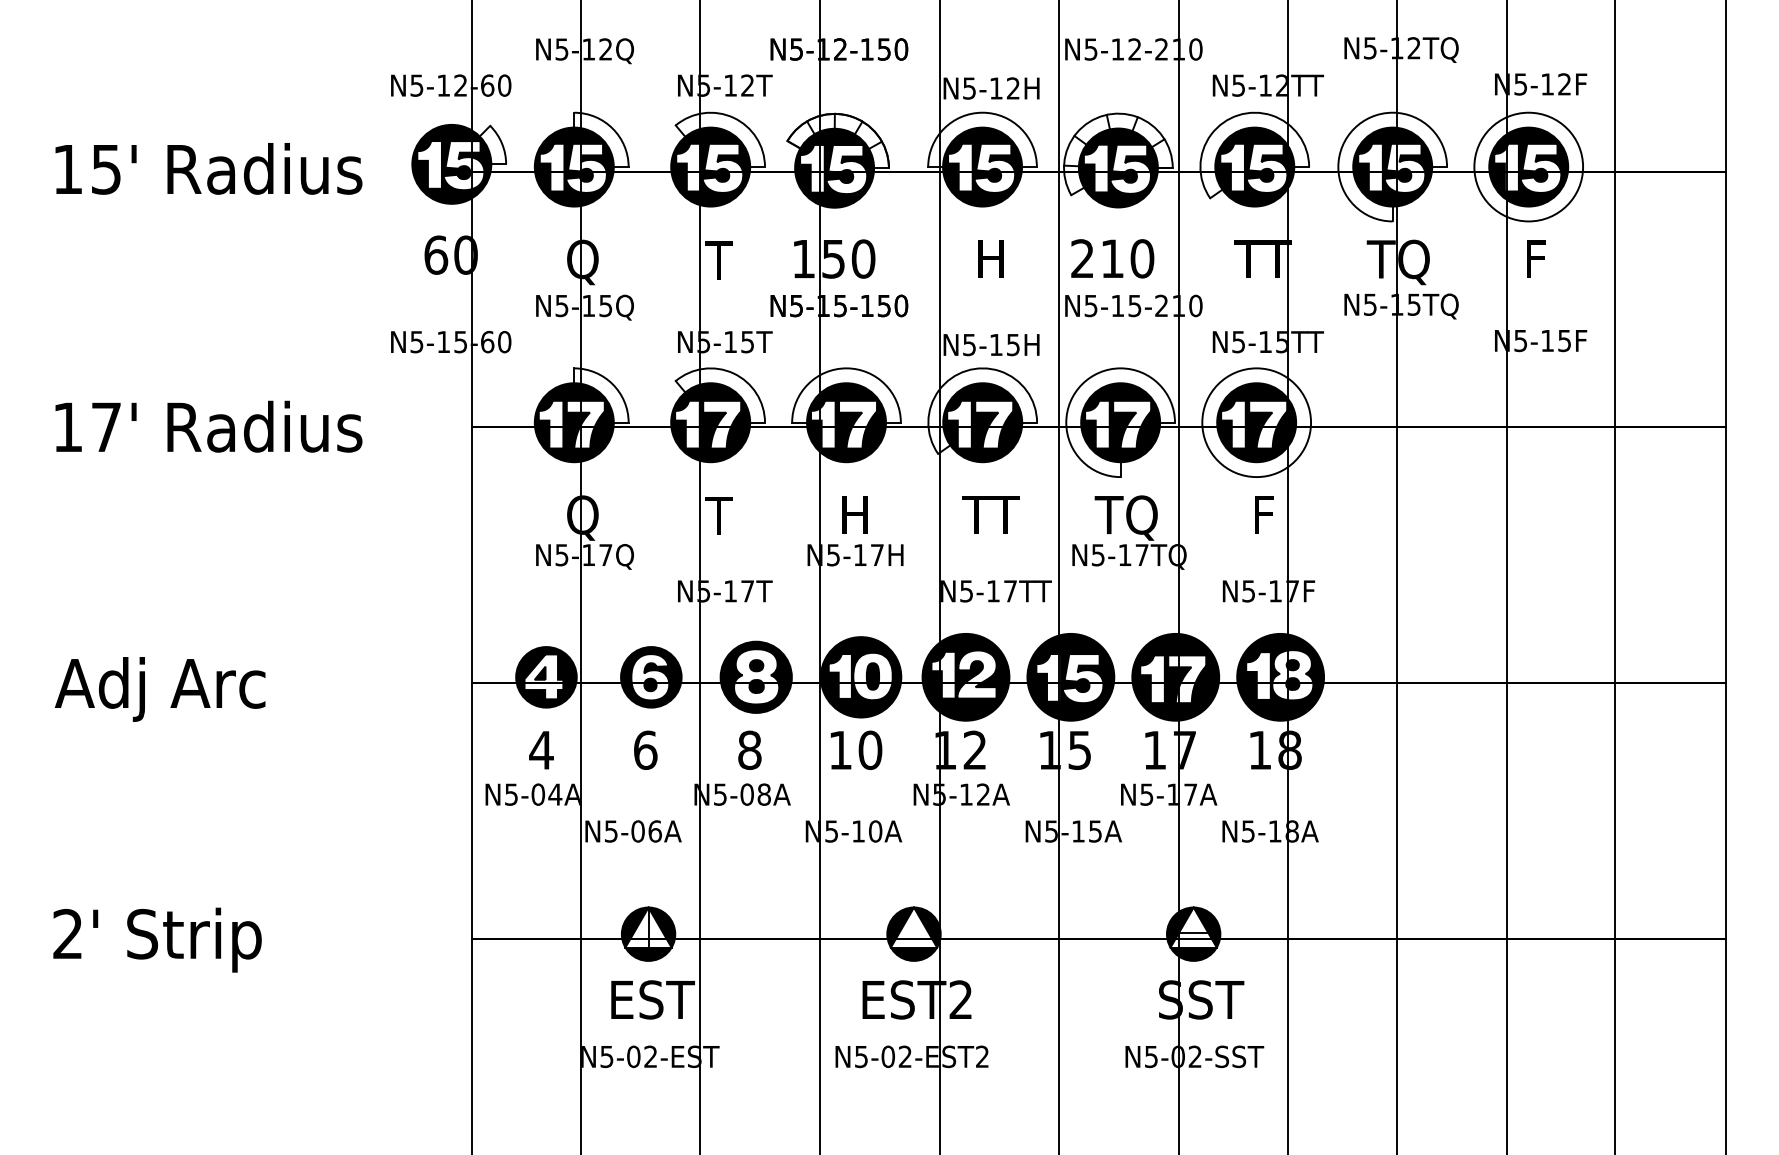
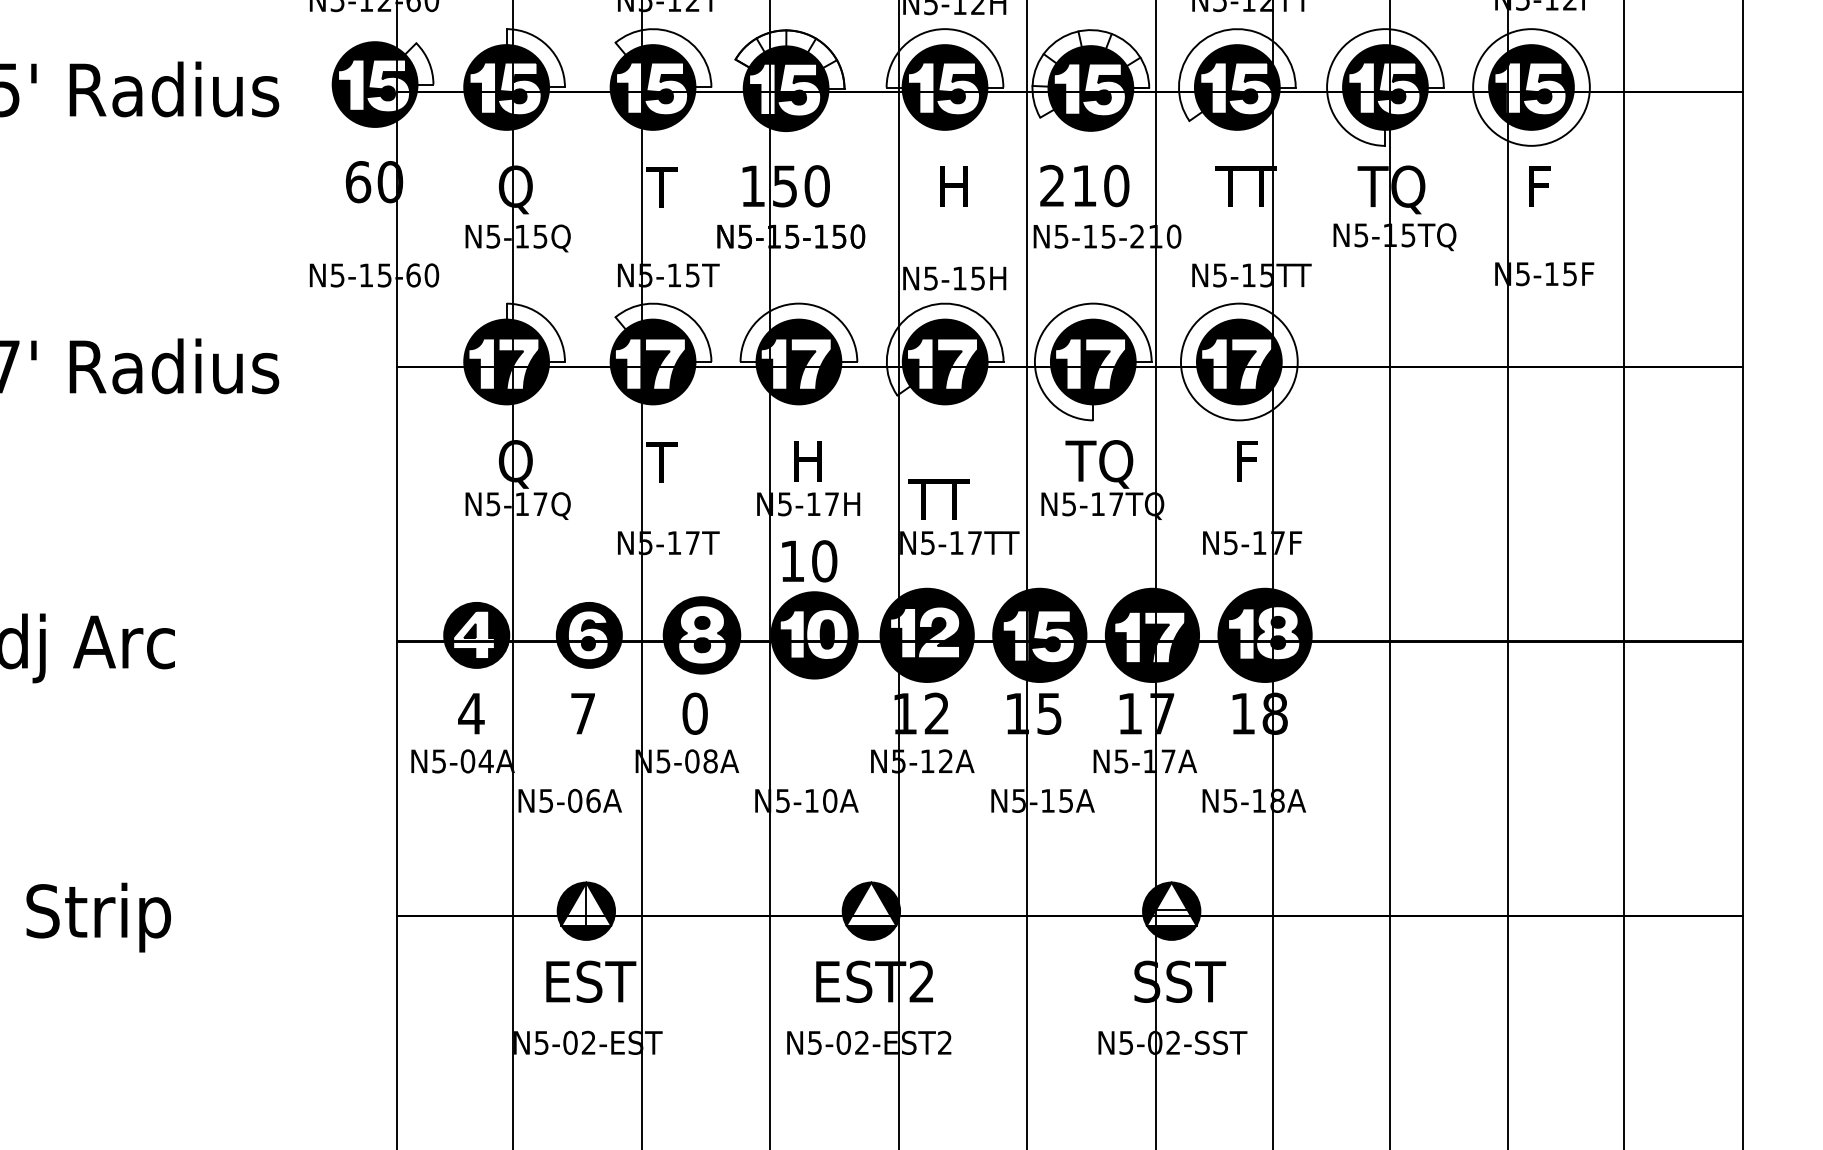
text: (990, 514) -> (938, 499), moved
text: (645, 749) -> (583, 712), 6 -> 7
text: (749, 749) -> (694, 712), 8 -> 0
text: (856, 749) -> (809, 560), moved

